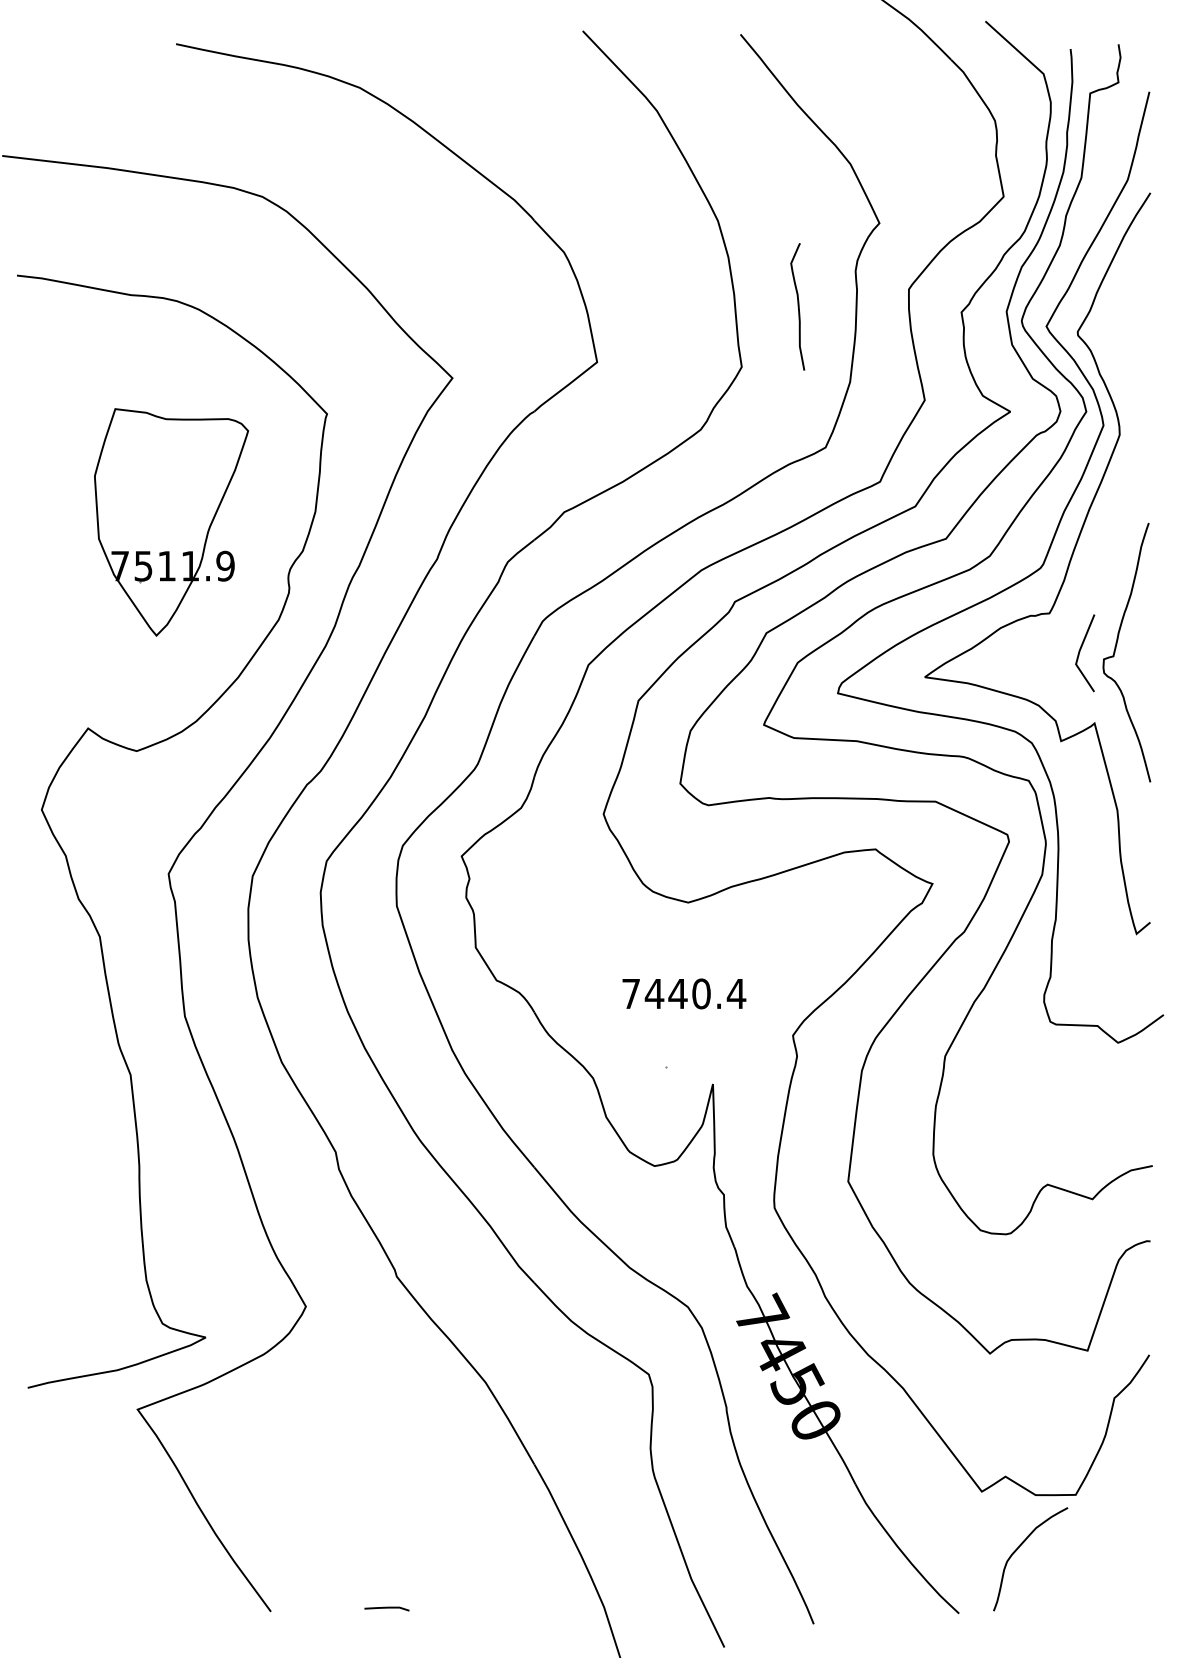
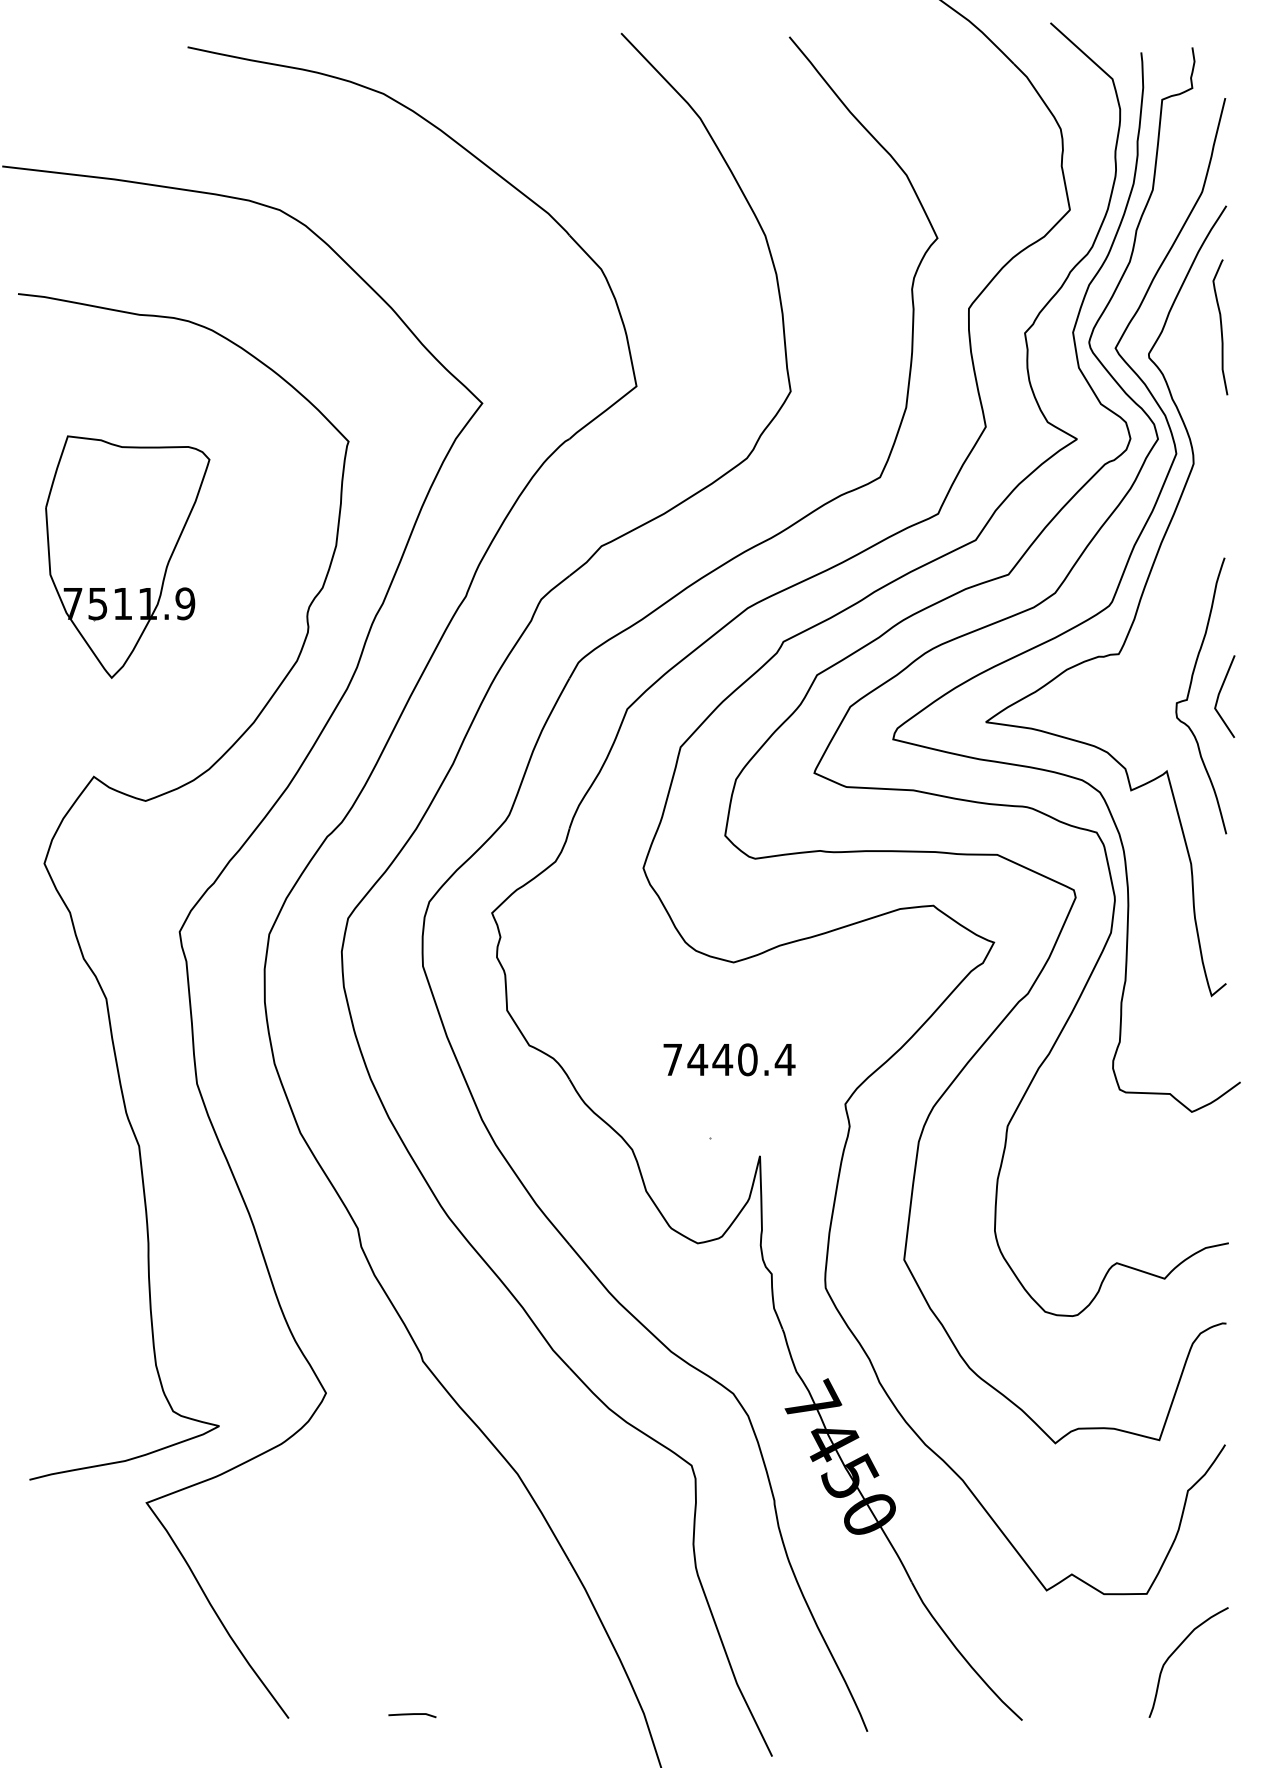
curve: (797, 307) -> (1220, 327), moved
part: (171, 521) -> (127, 556), moved
line: (1081, 650) -> (1220, 693), moved
curve: (1019, 1547) -> (1176, 1650), moved

